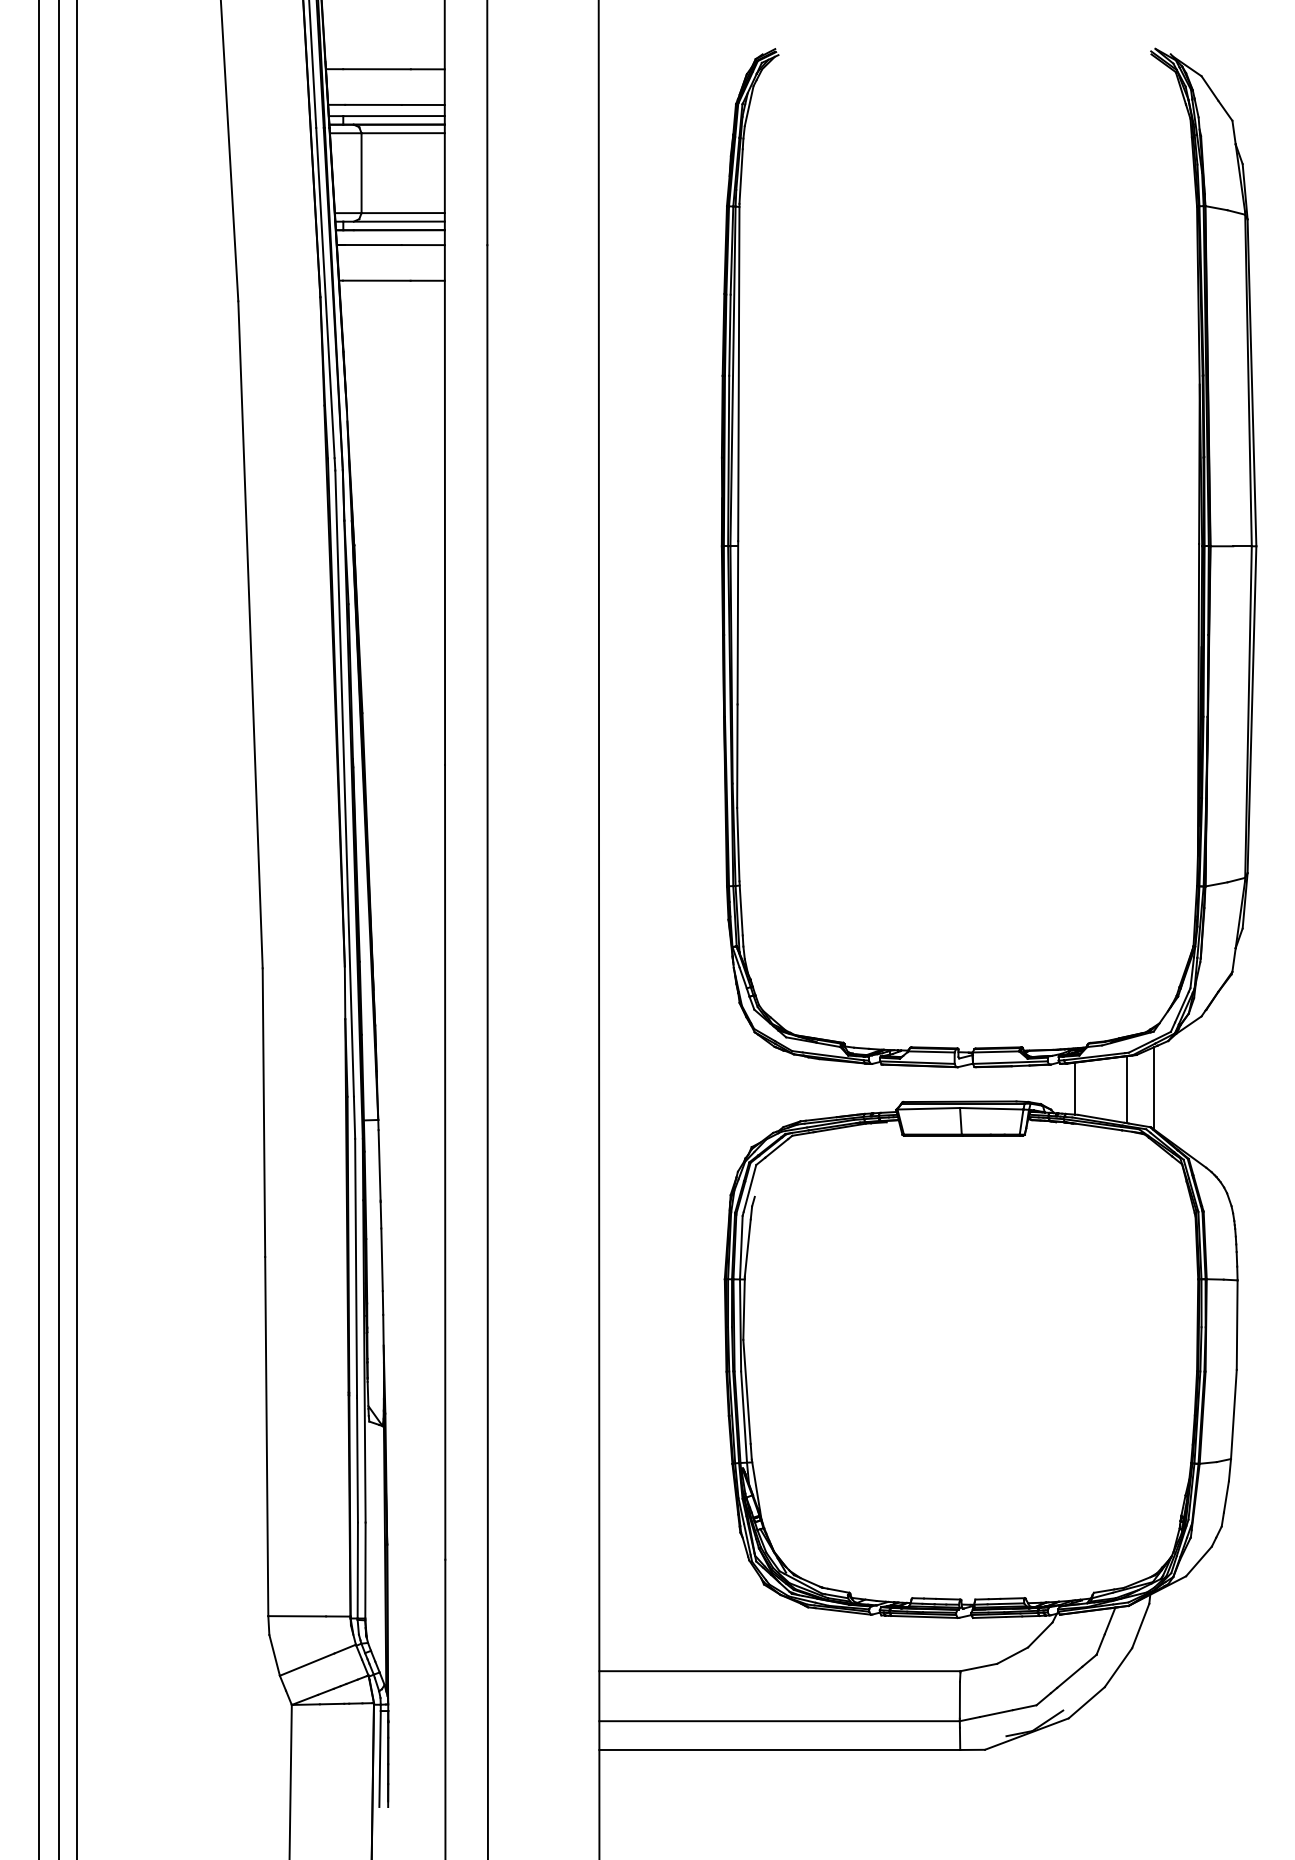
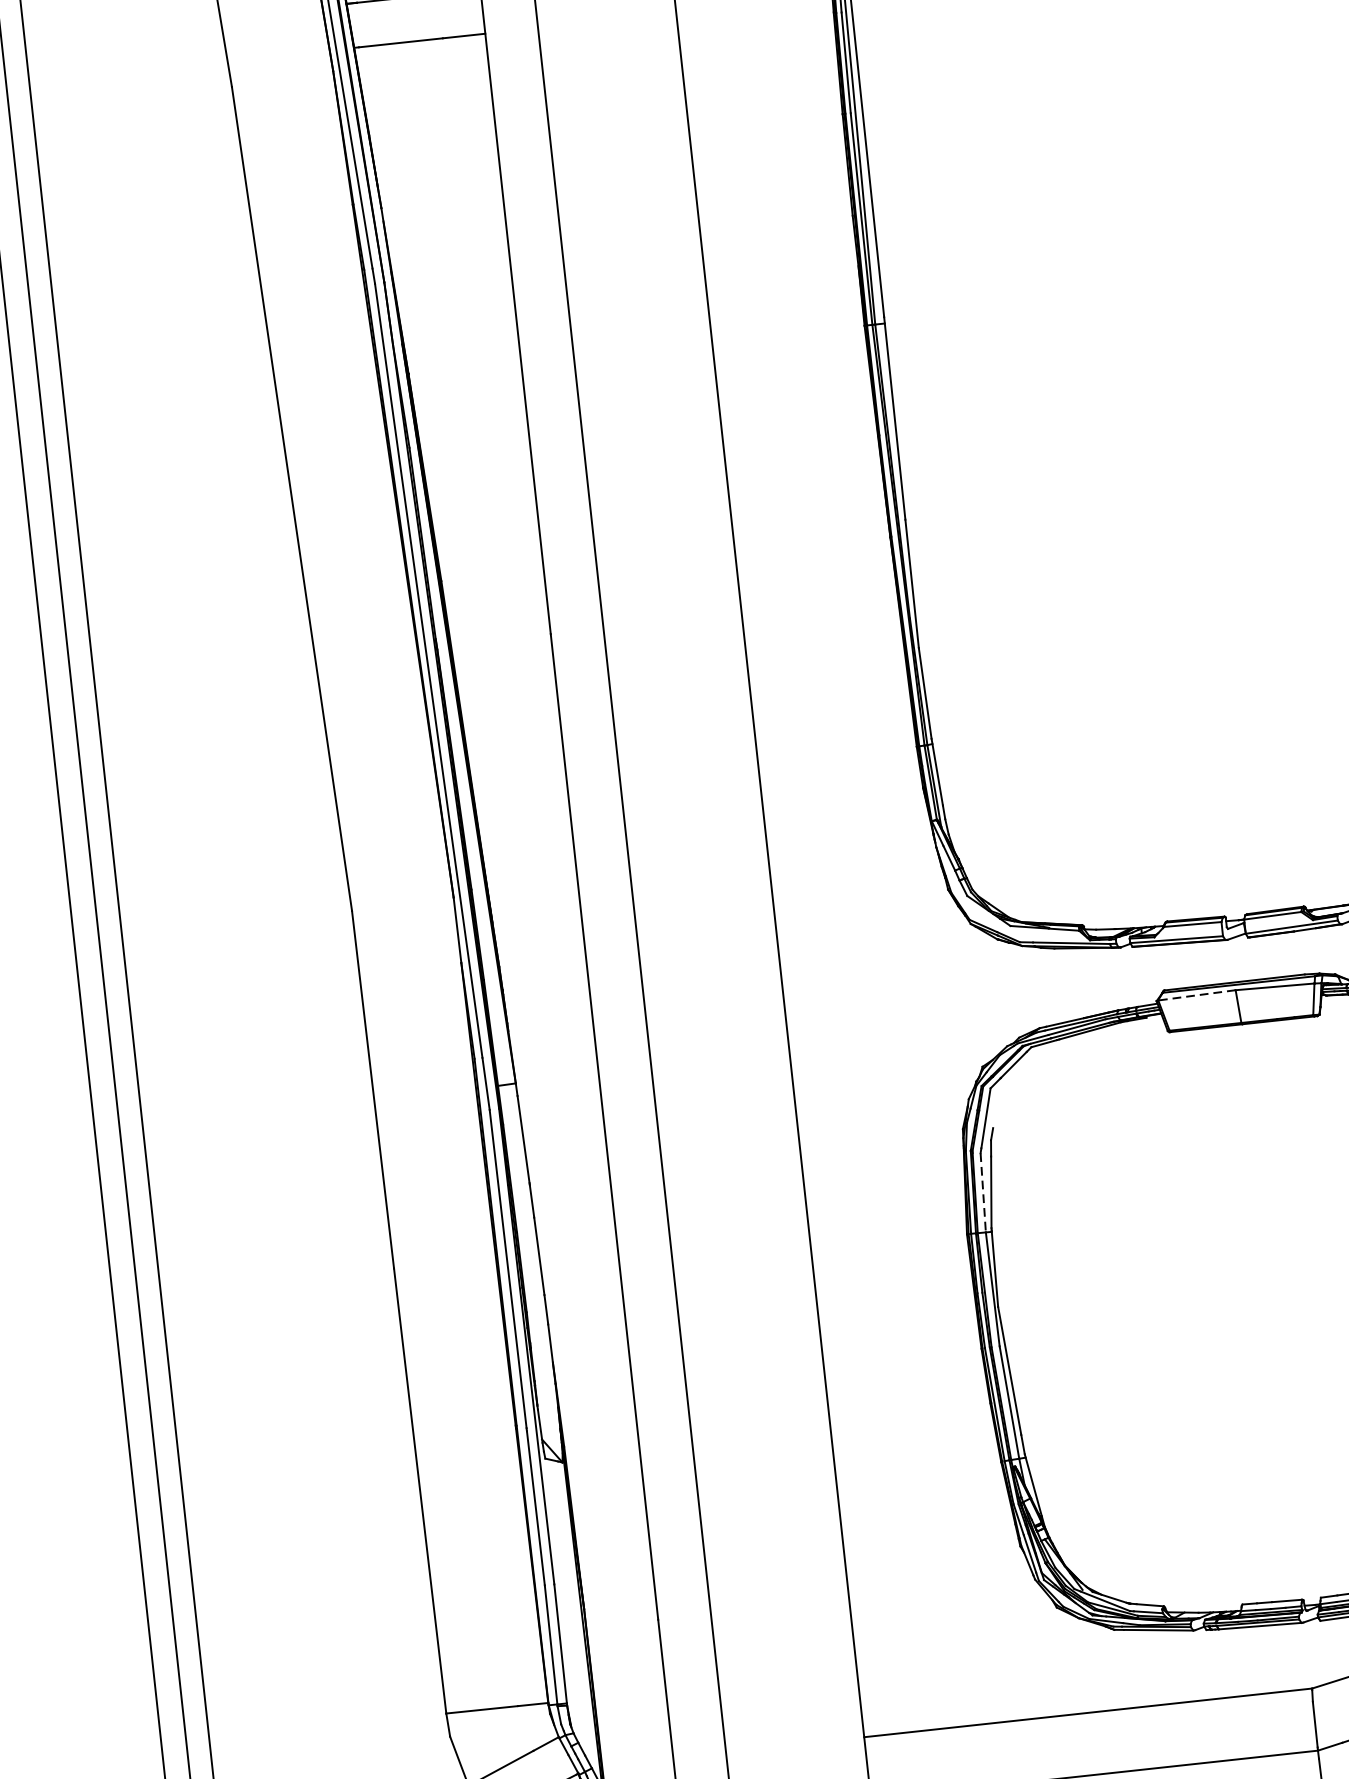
line: (928, 1108) -> (1196, 995), solid -> dashed
line: (741, 1247) -> (983, 1192), solid -> dashed

